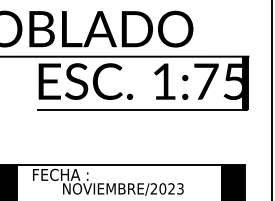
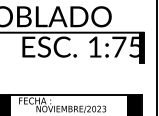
line: (140, 110) -> (81, 63), removed

